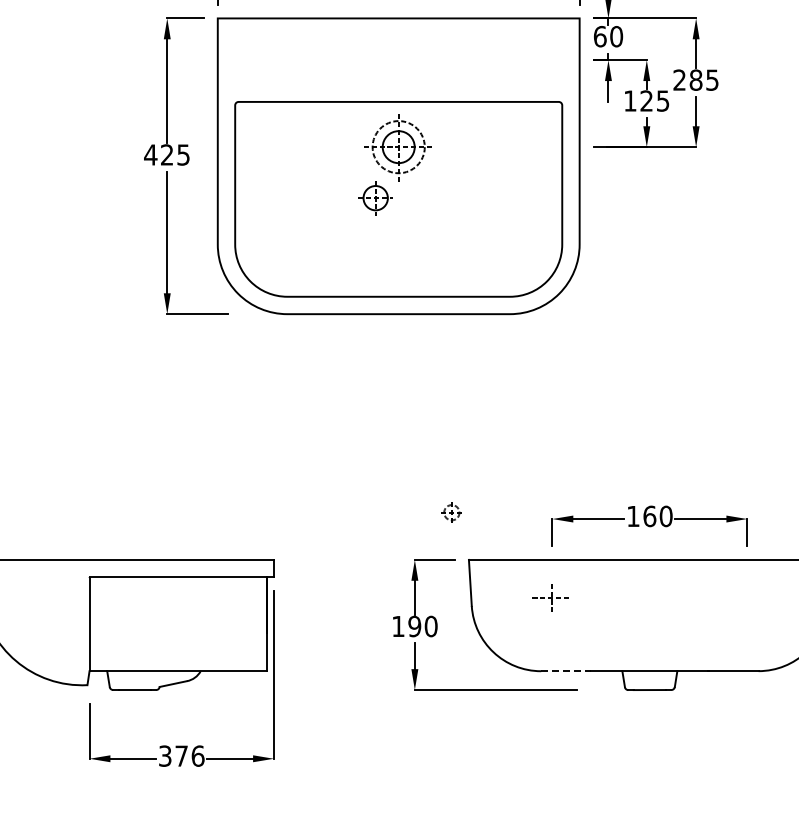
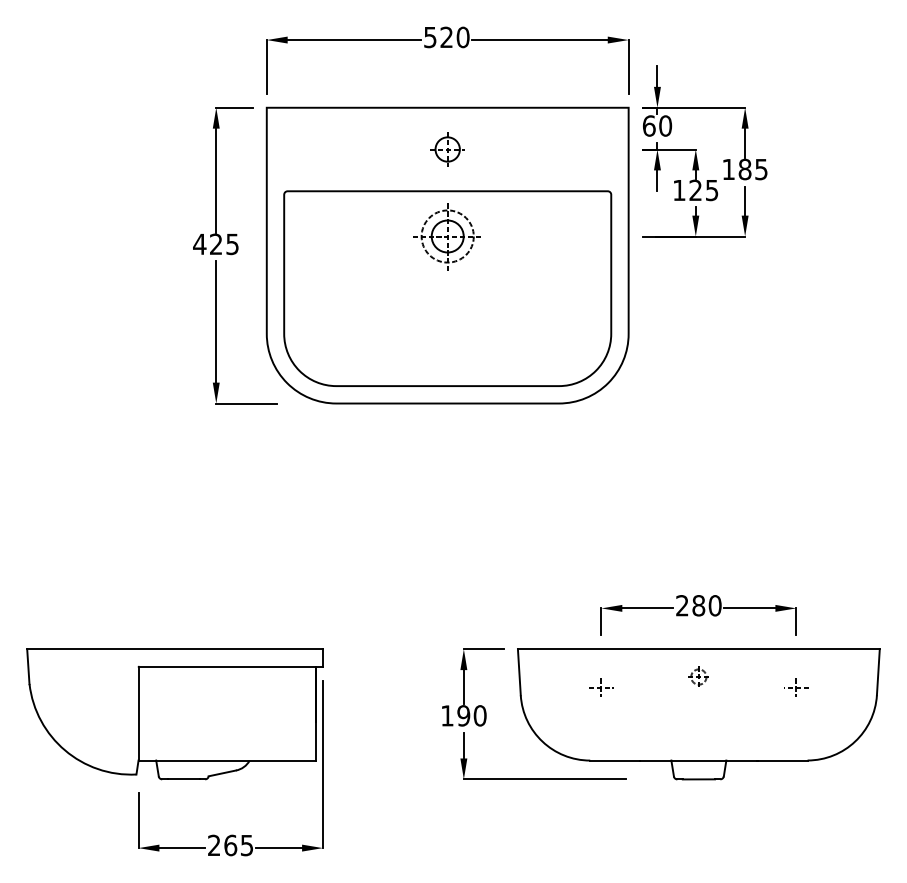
text: (679, 79) -> (728, 168), 285 -> 185
part: (375, 198) -> (447, 149), moved
part: (451, 512) -> (698, 676), moved
text: (641, 516) -> (690, 605), 160 -> 280
part: (552, 598) -> (601, 687), size x0.62
part: (747, 598) -> (796, 687), added
line: (565, 671) -> (614, 760), dashed -> solid
text: (181, 756) -> (230, 845), 376 -> 265

